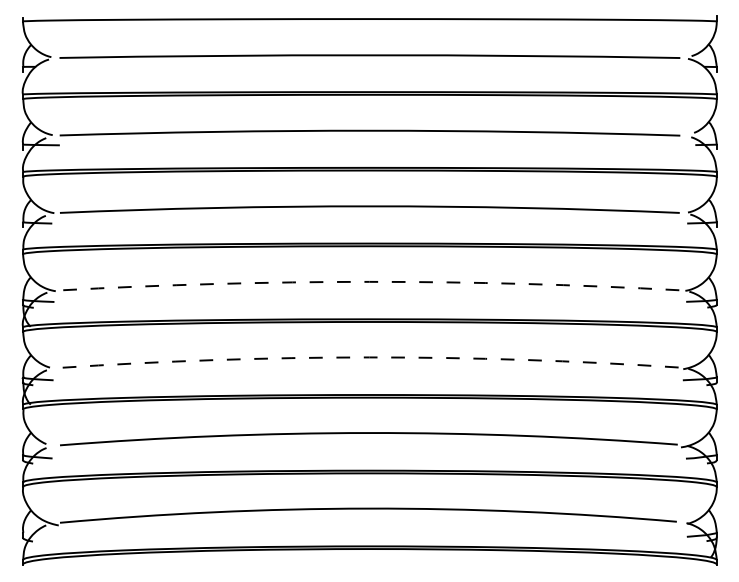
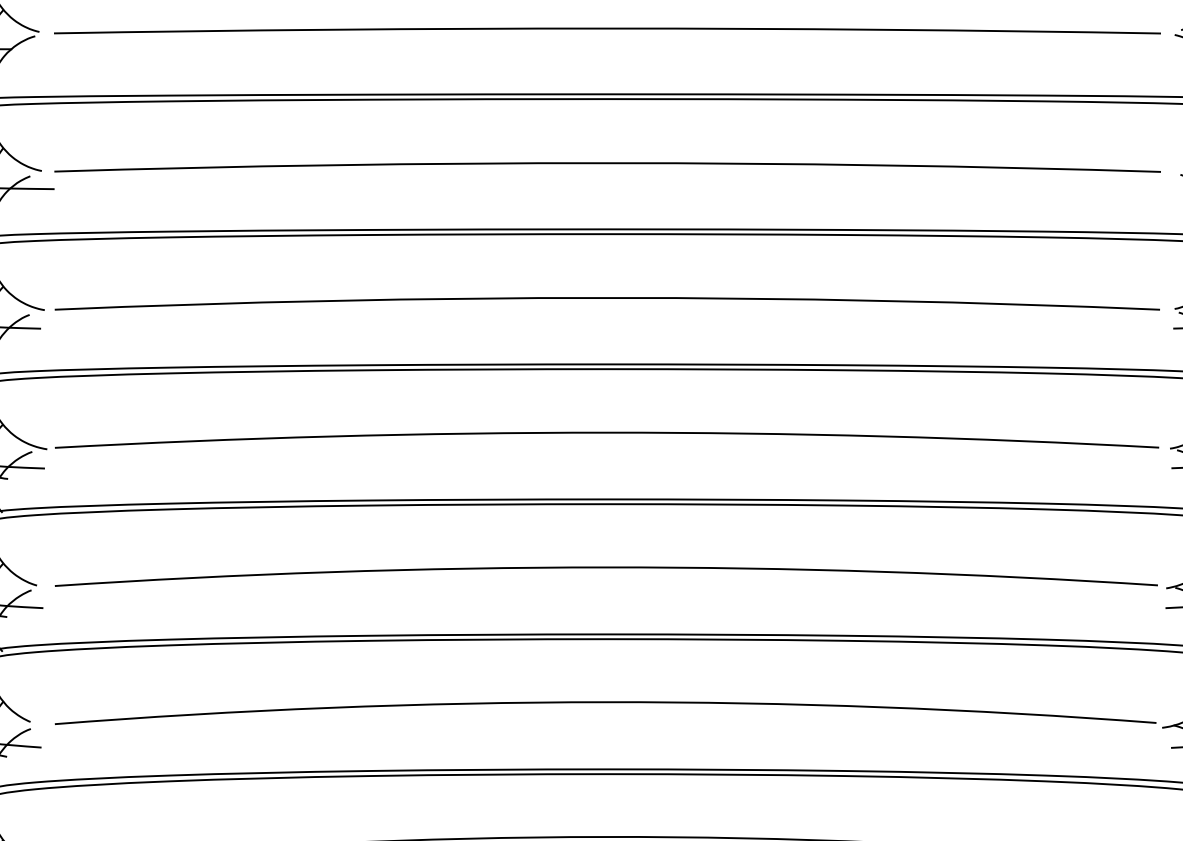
arc: (369, 281) -> (606, 432), dashed -> solid
arc: (369, 357) -> (606, 567), dashed -> solid

